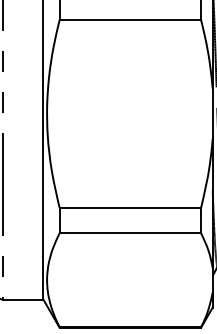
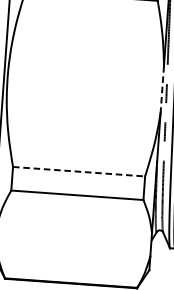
line: (212, 113) -> (162, 88), solid -> dashed
line: (130, 207) -> (79, 171), solid -> dashed

